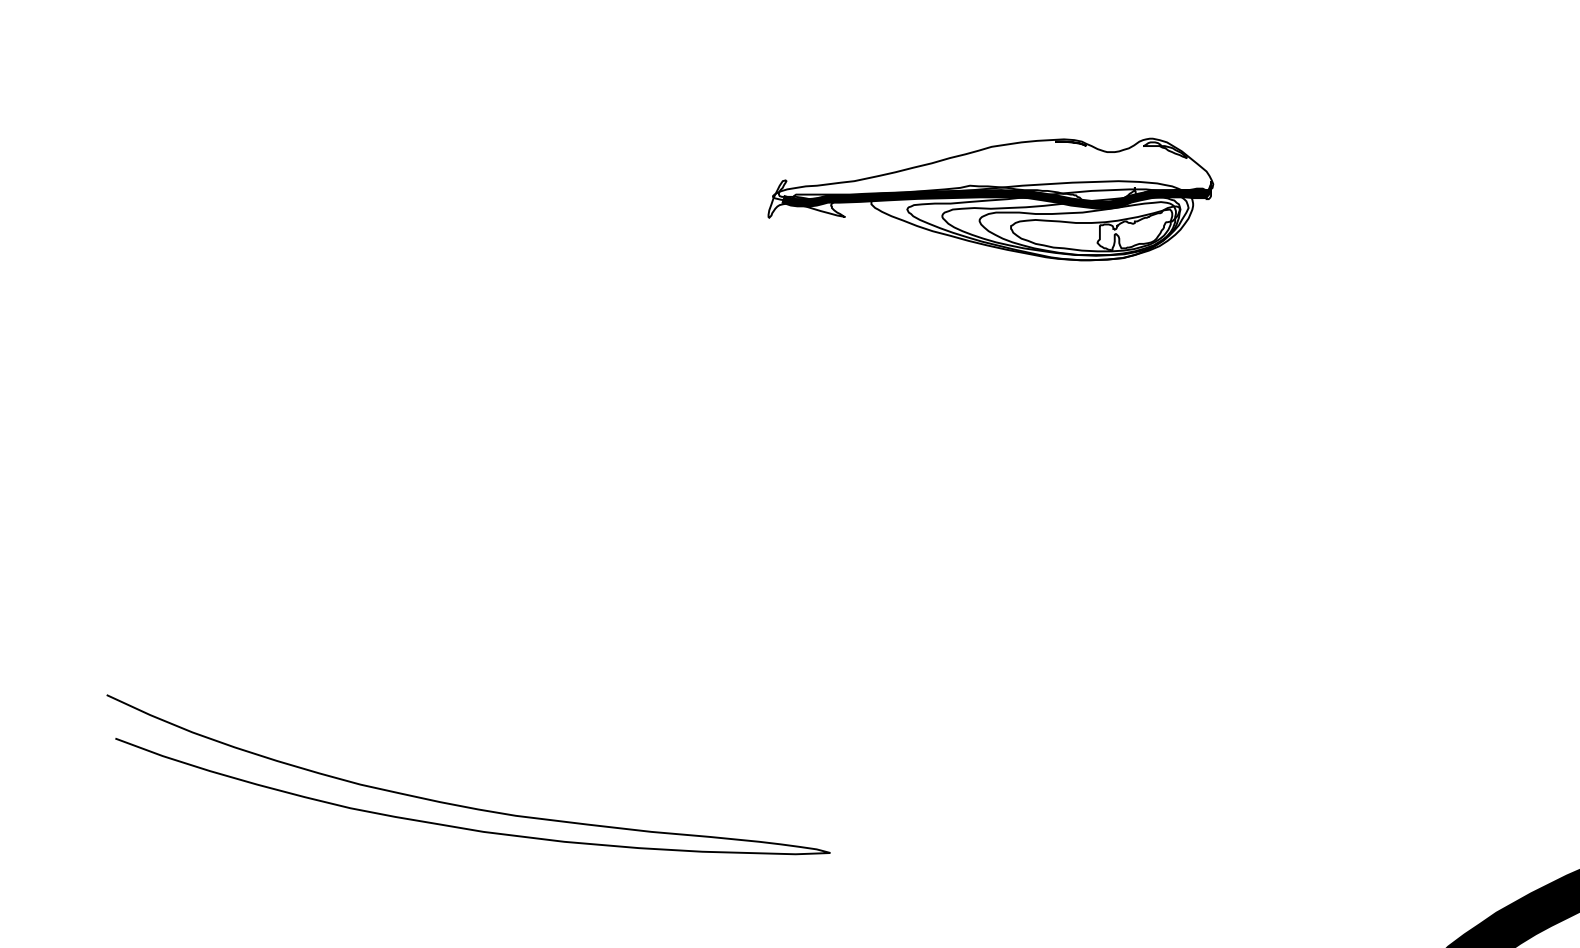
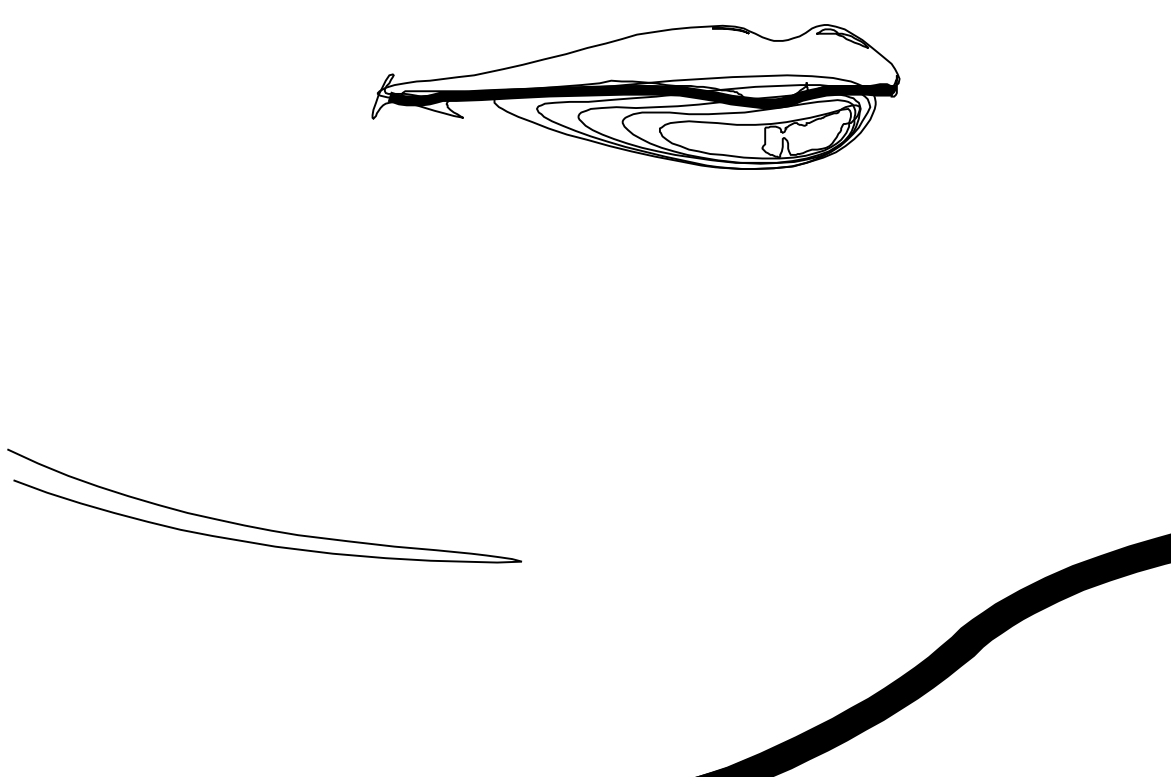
part: (990, 198) -> (635, 96), size x1.67

